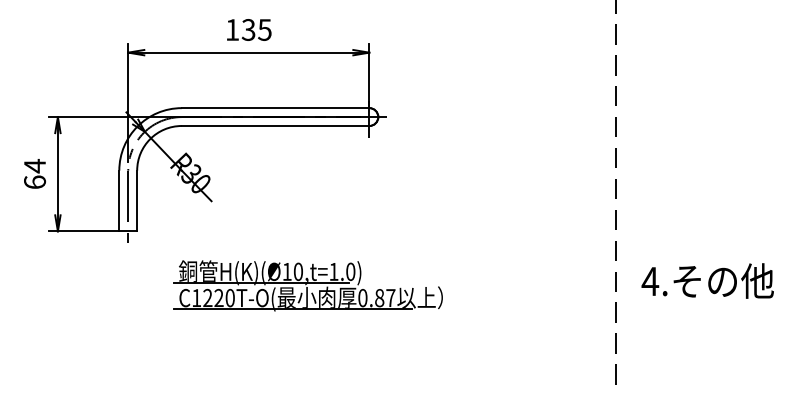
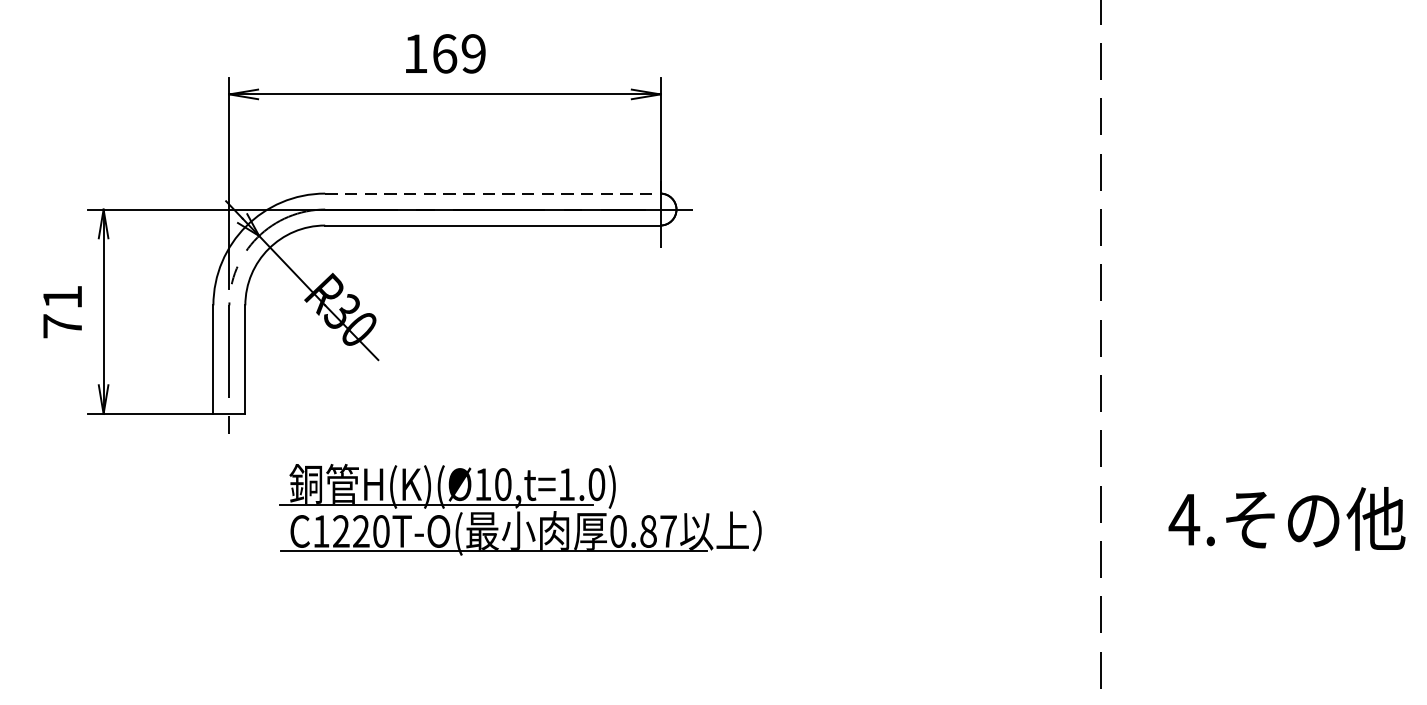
text: (256, 29) -> (458, 52), 135 -> 169
line: (275, 108) -> (492, 194), solid -> dashed
text: (35, 173) -> (63, 310), 64 -> 71
text: (707, 280) -> (1286, 517), moved
part: (307, 285) -> (519, 508), moved

